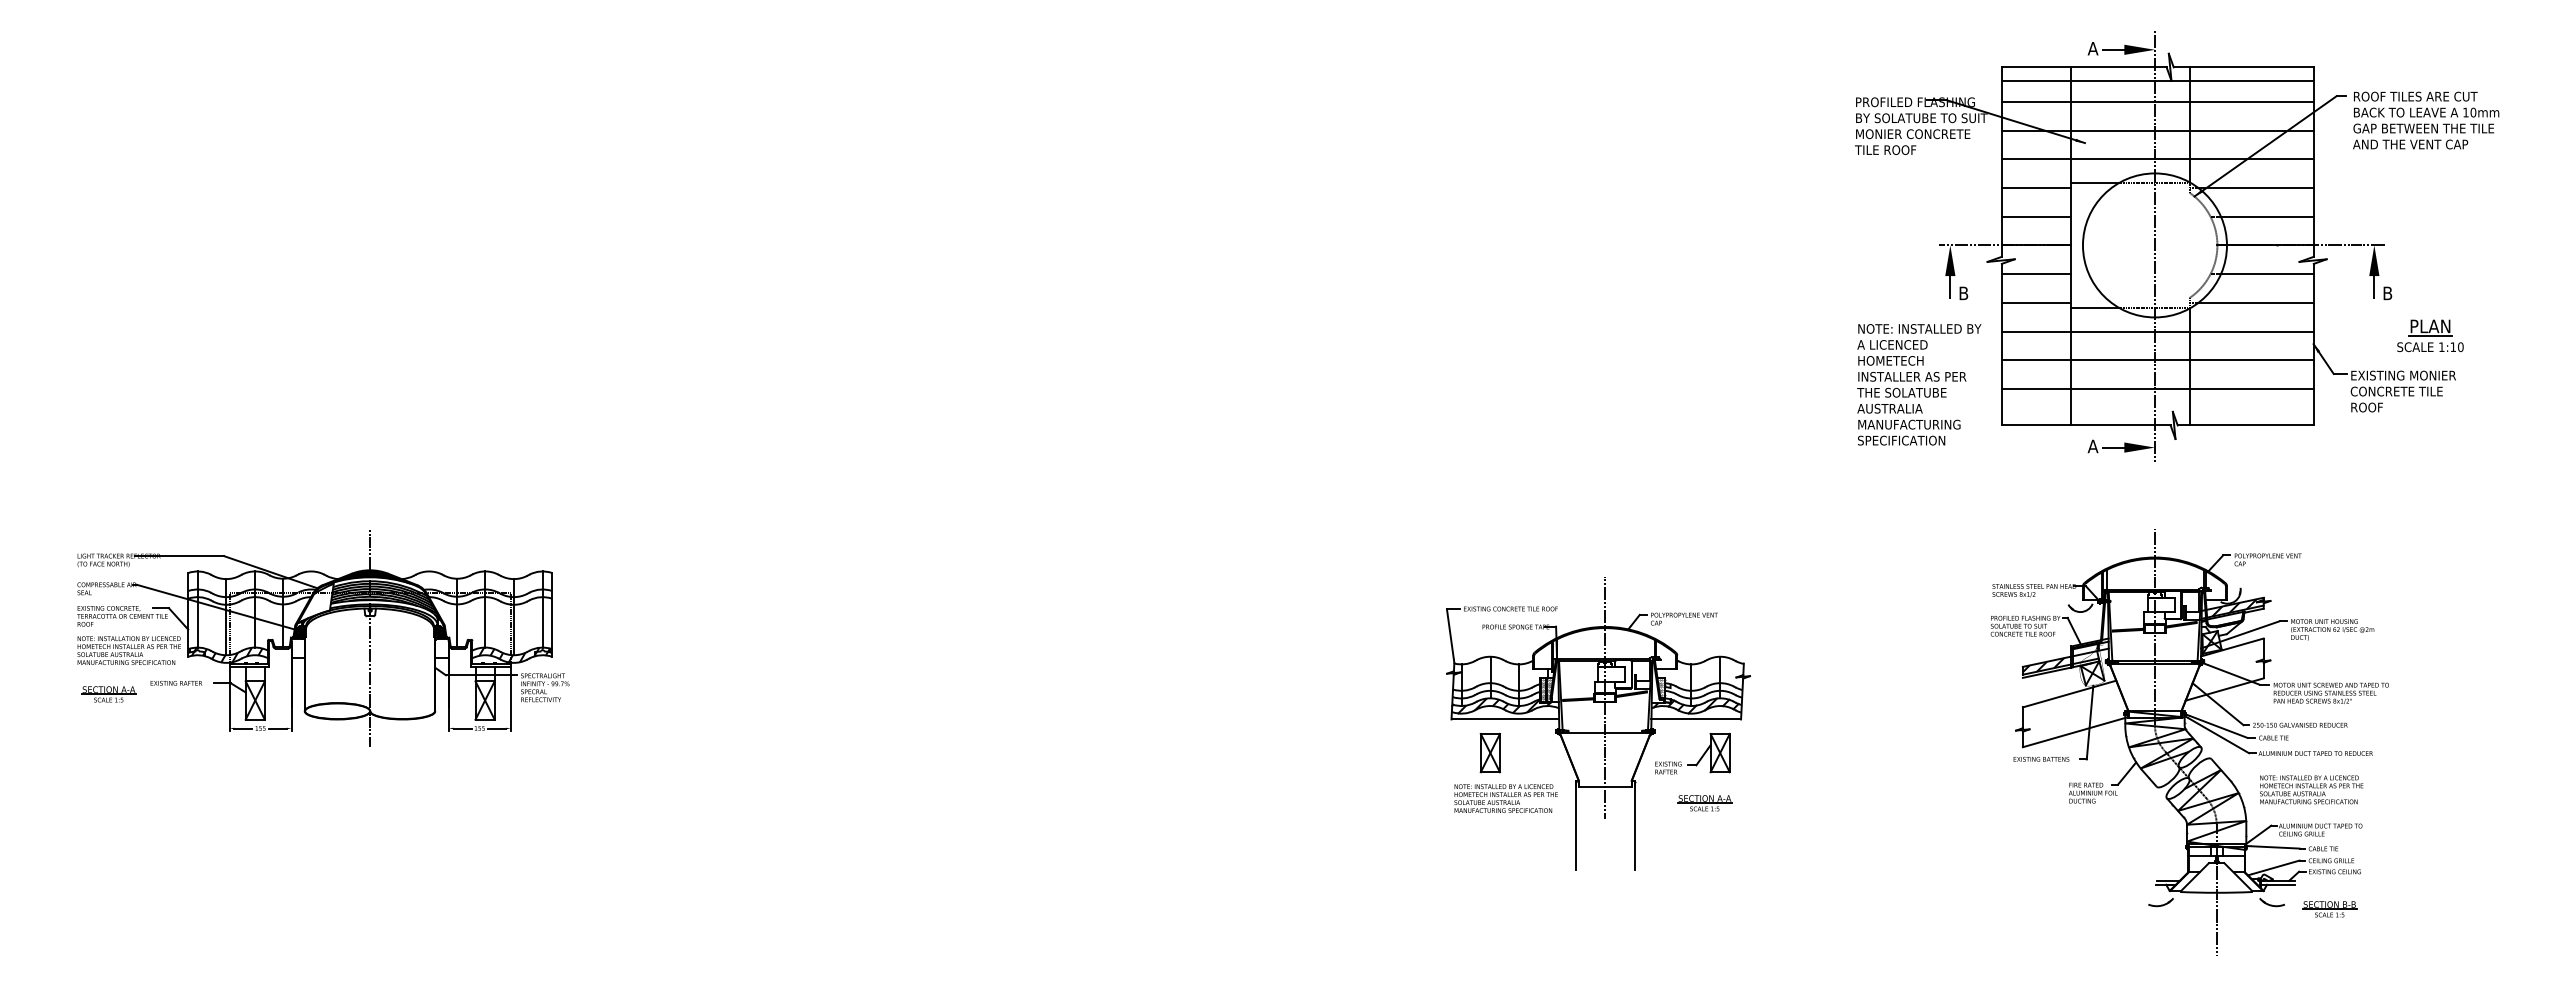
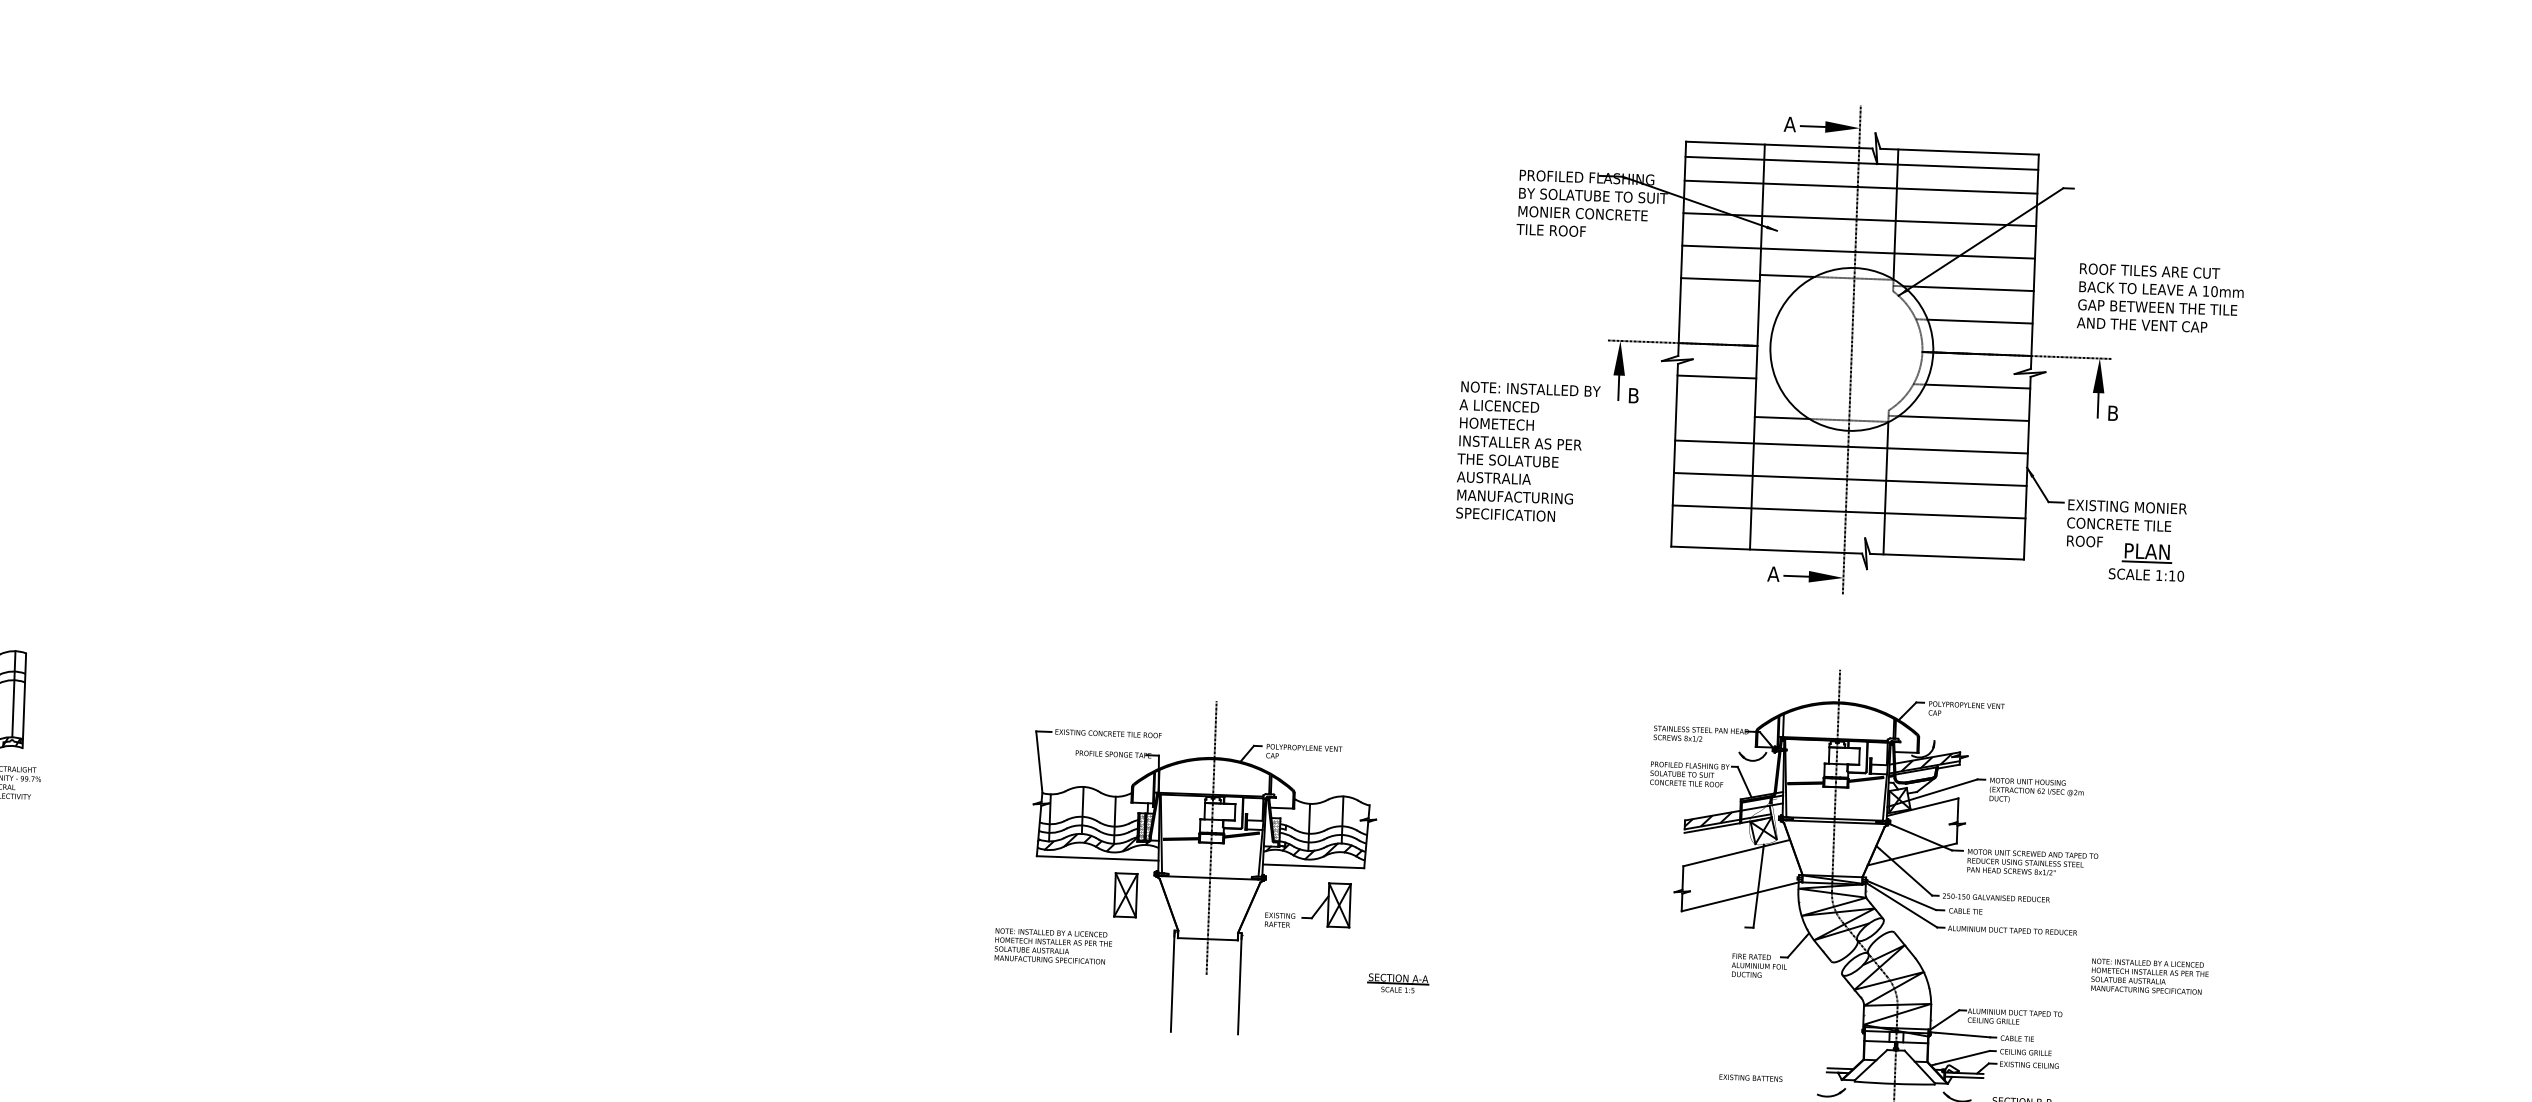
text: (2426, 120) -> (2161, 298), moved
line: (2036, 216) -> (1719, 311), removed
line: (2036, 302) -> (1715, 409), removed
part: (2430, 335) -> (2146, 561), moved
text: (1919, 384) -> (1528, 451), moved
part: (1489, 752) -> (1124, 894), moved
text: (2041, 758) -> (1751, 1077), moved
text: (2311, 789) -> (2149, 976), moved
text: (1505, 798) -> (1052, 946), moved
part: (1704, 803) -> (1397, 983), moved

